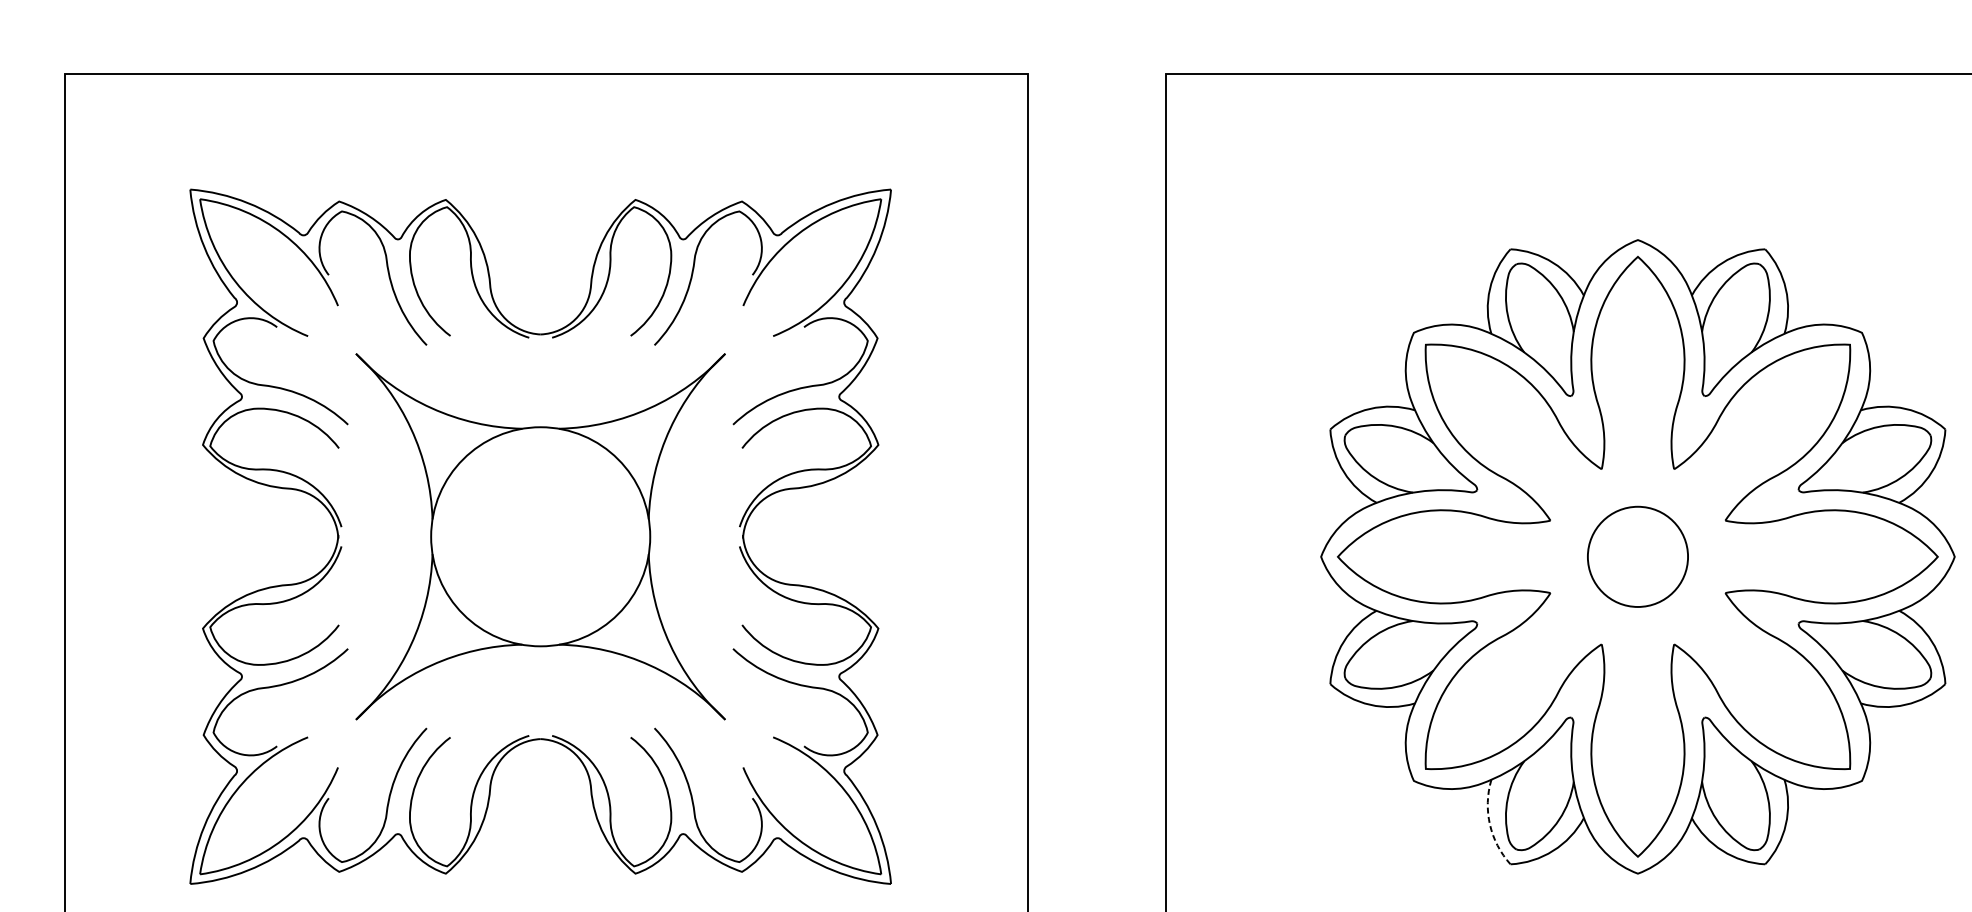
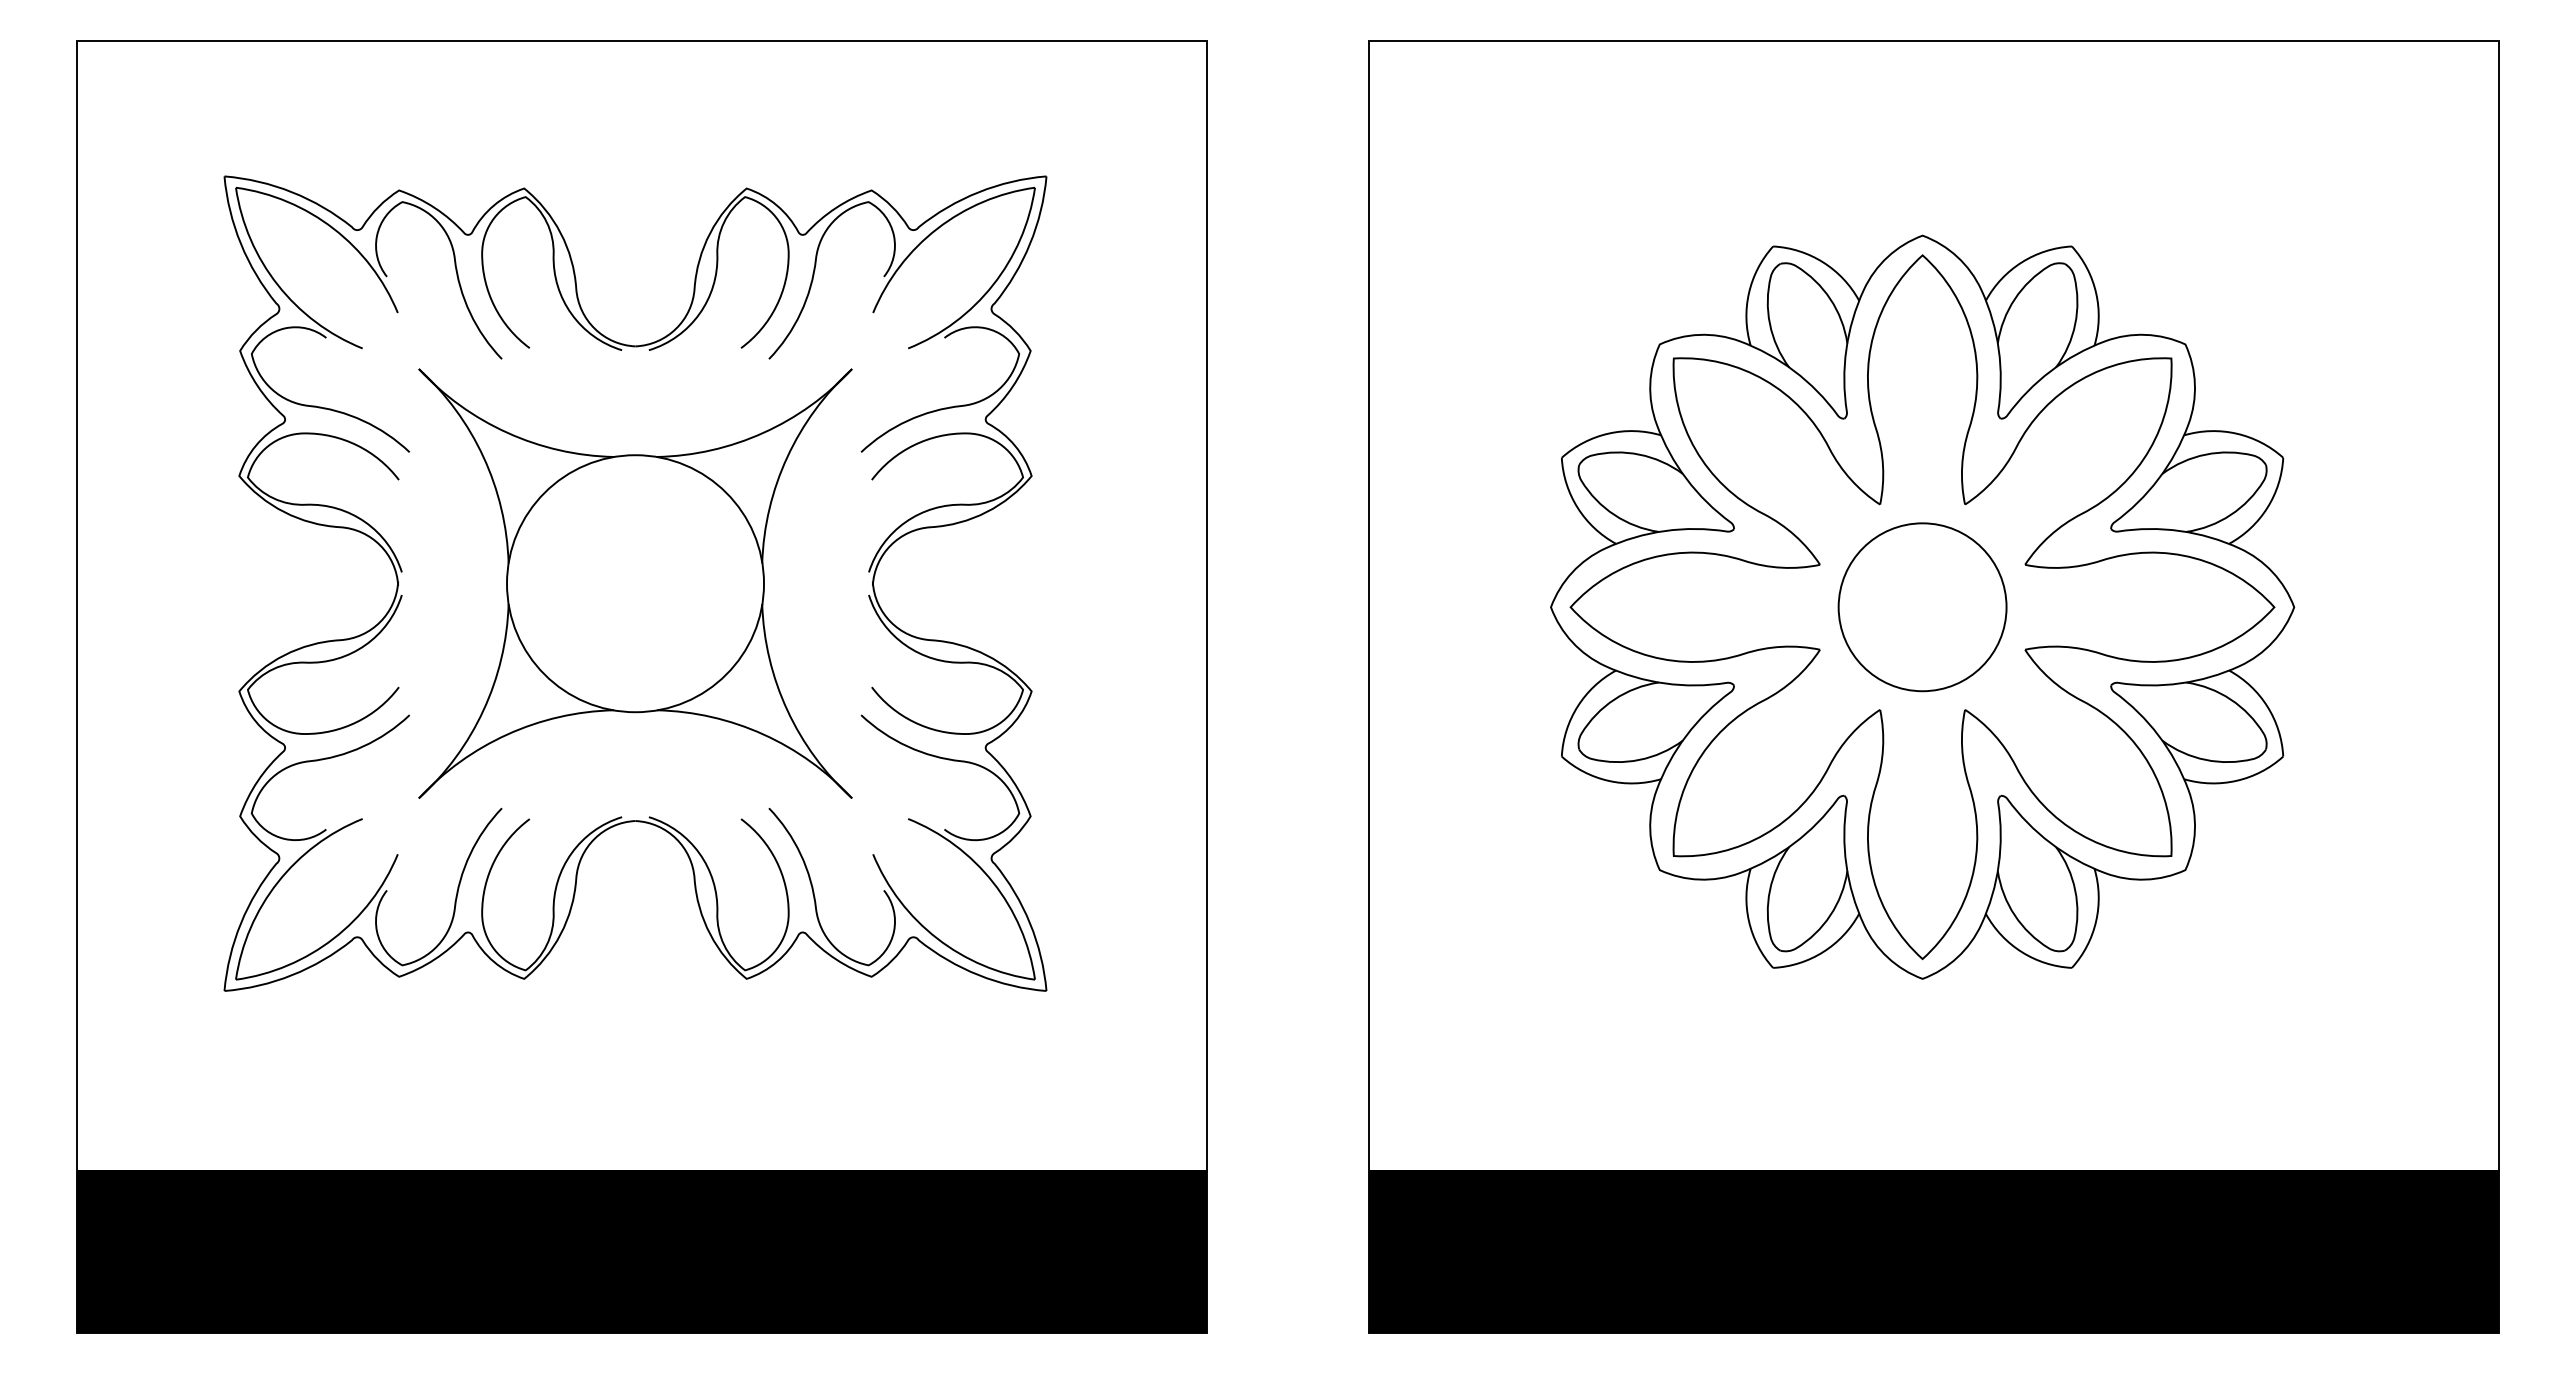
circle: (1637, 557) -> (1922, 607), size x1.43
line: (1489, 824) -> (1748, 921), dashed -> solid

